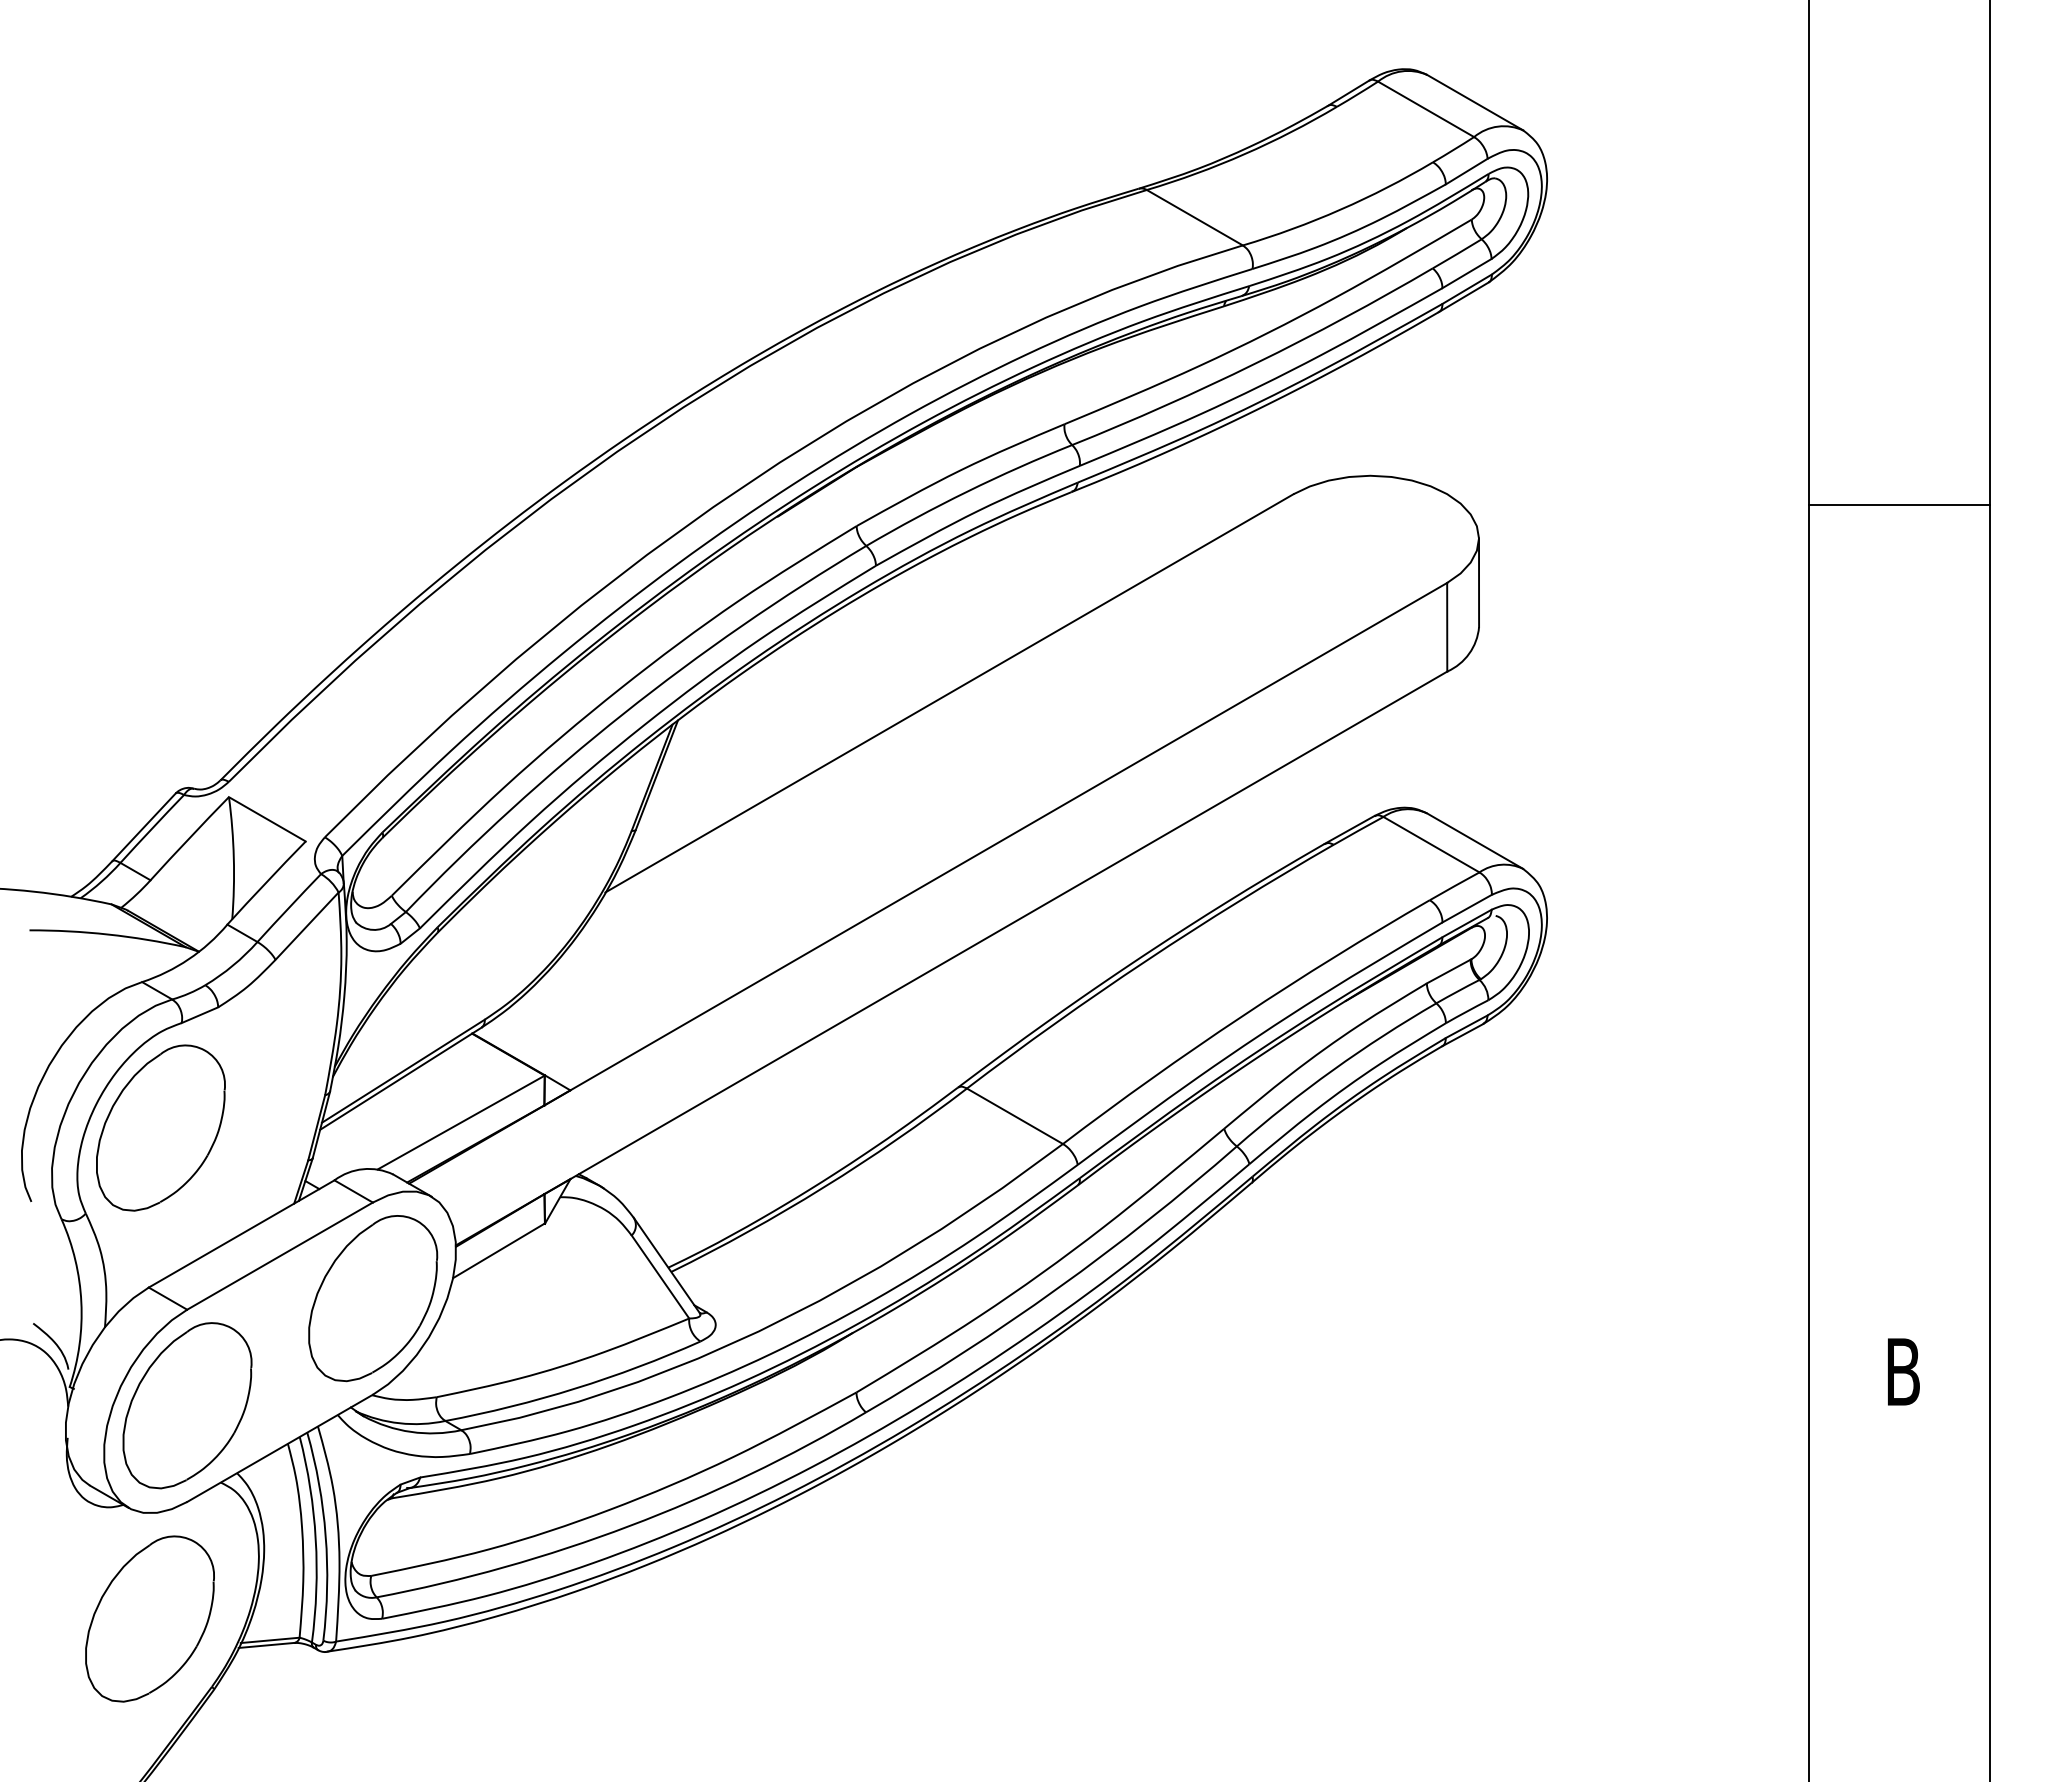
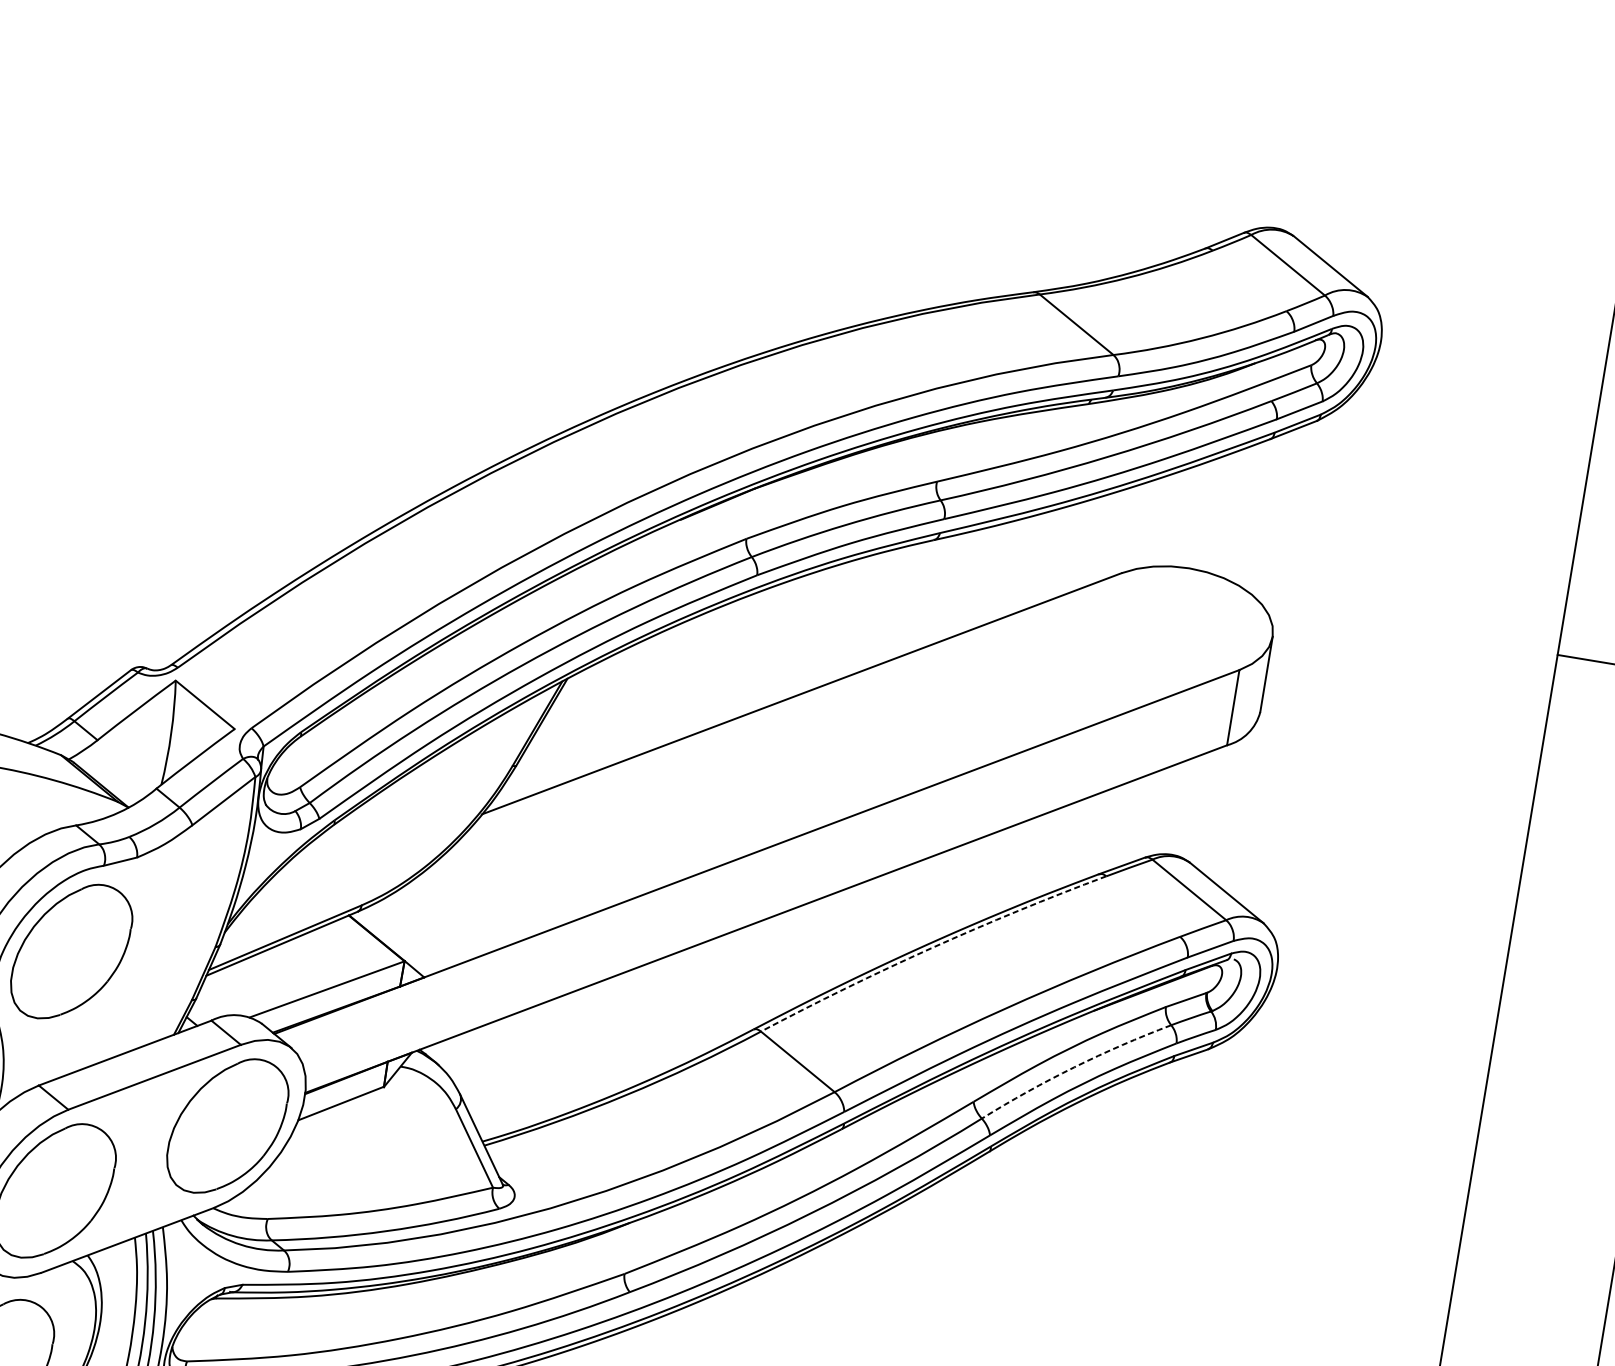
arc: (1146, 960) -> (931, 948), solid -> dashed
arc: (1333, 1070) -> (1074, 1067), solid -> dashed

